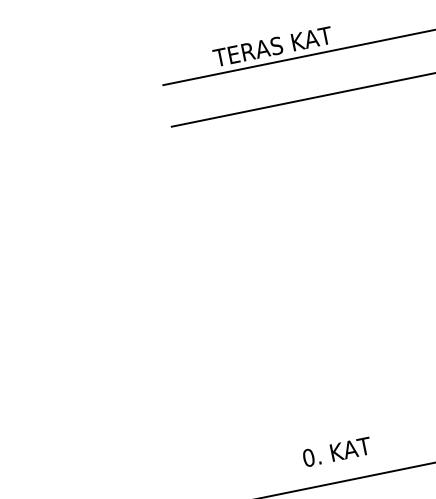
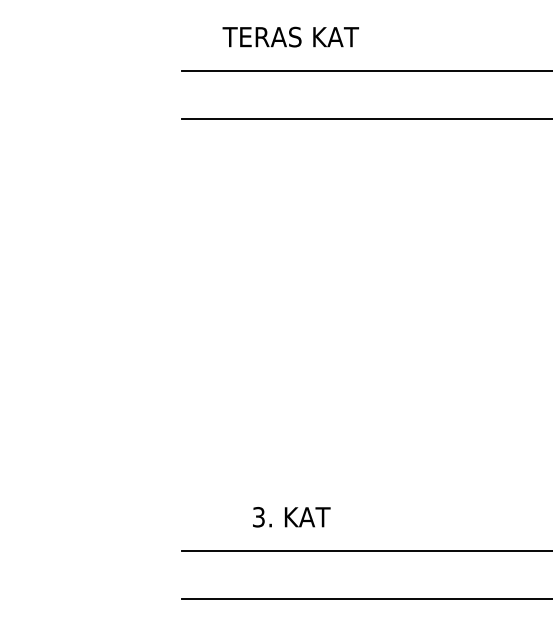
text: (272, 46) -> (290, 36), moved
text: (308, 458) -> (258, 517), 0. -> 3.

